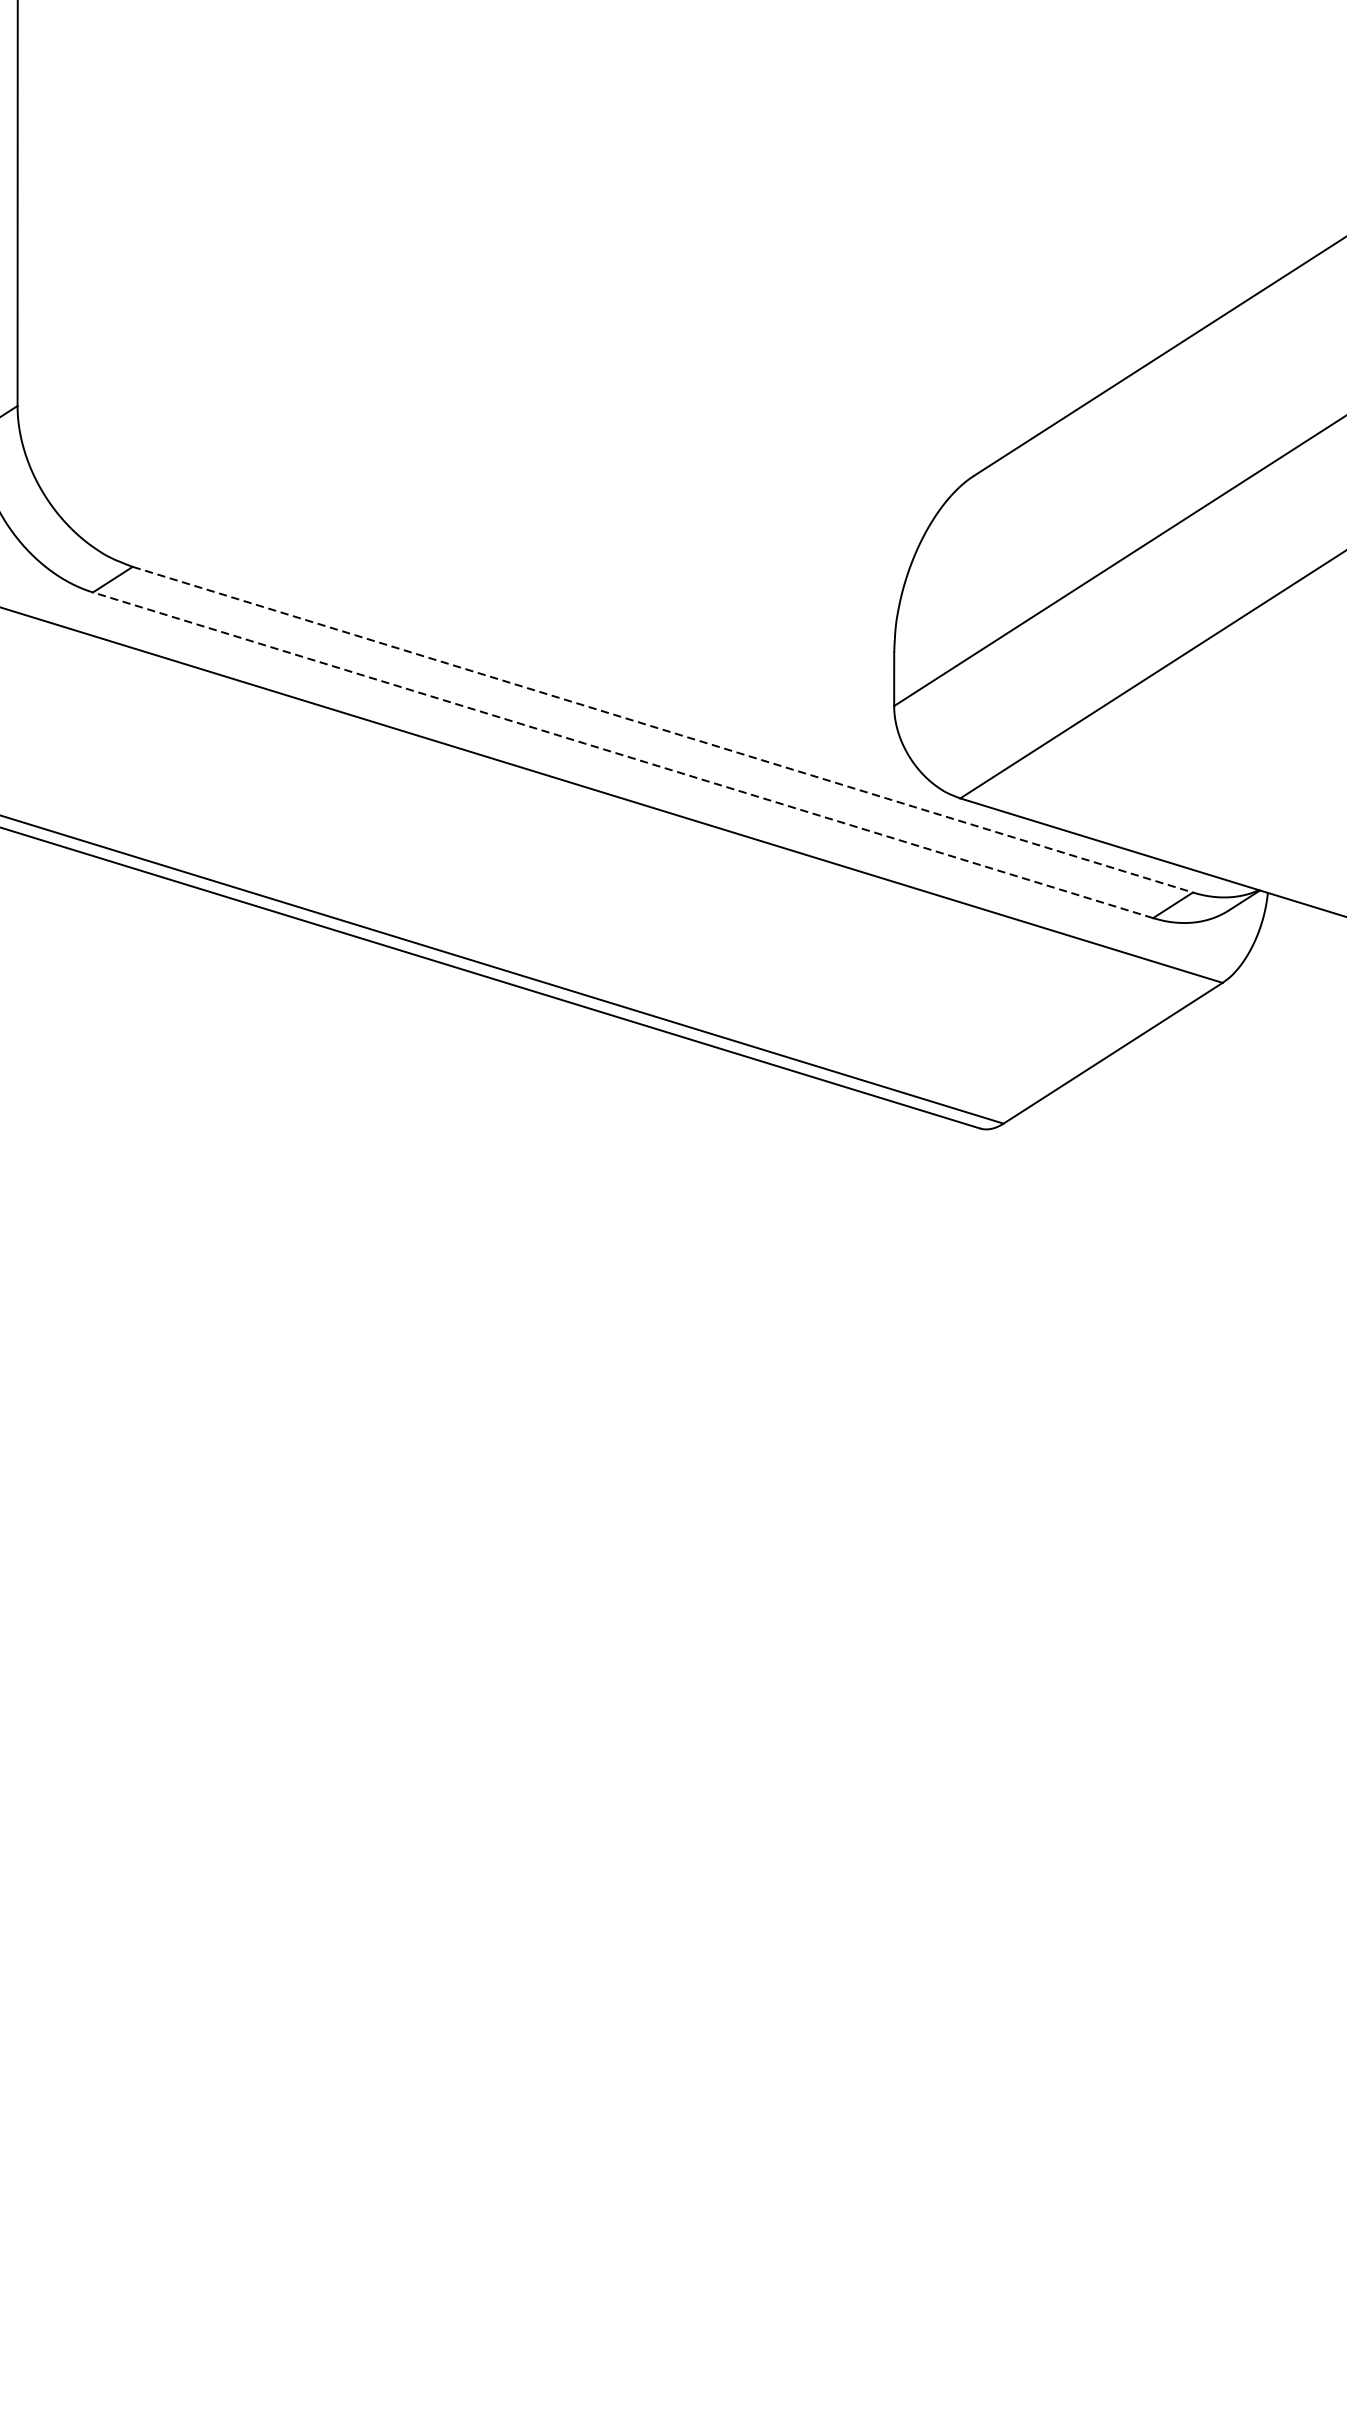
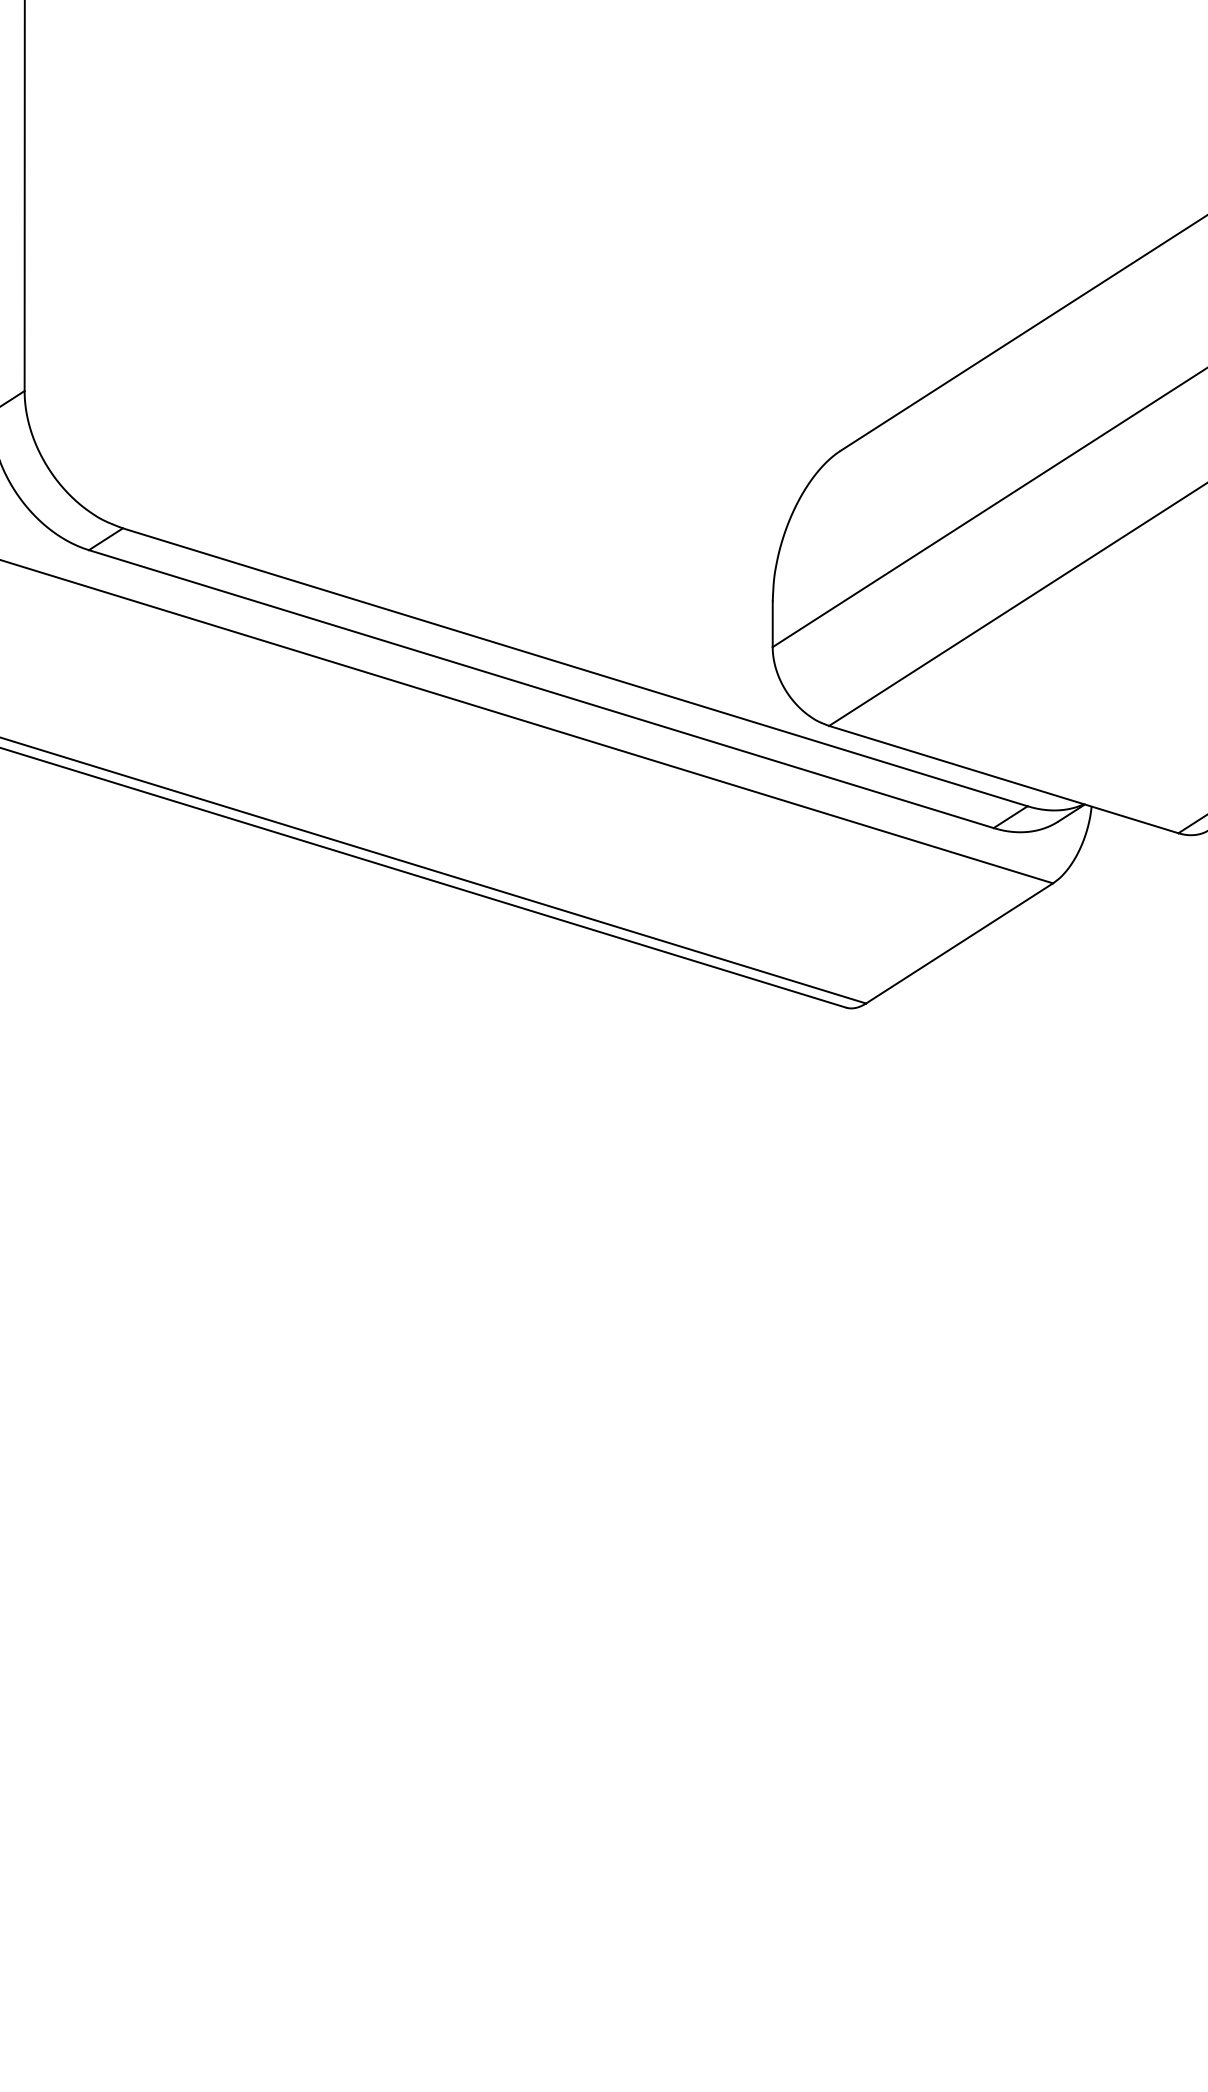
line: (663, 729) -> (575, 667), dashed -> solid
line: (622, 754) -> (540, 688), dashed -> solid

